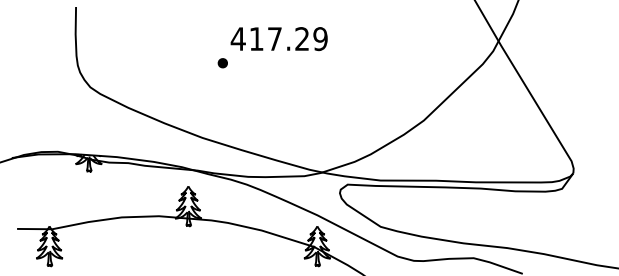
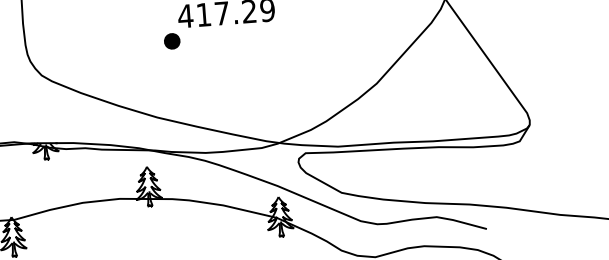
part: (222, 63) -> (171, 41), size x1.6

